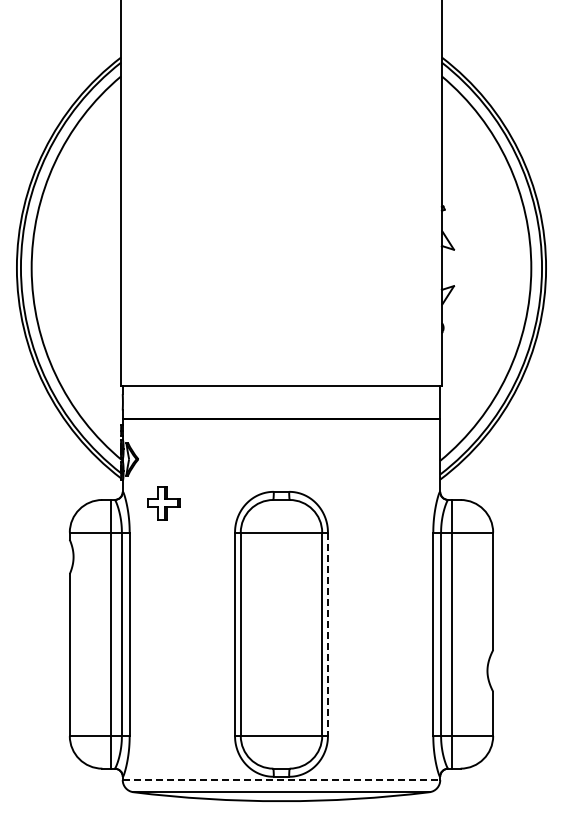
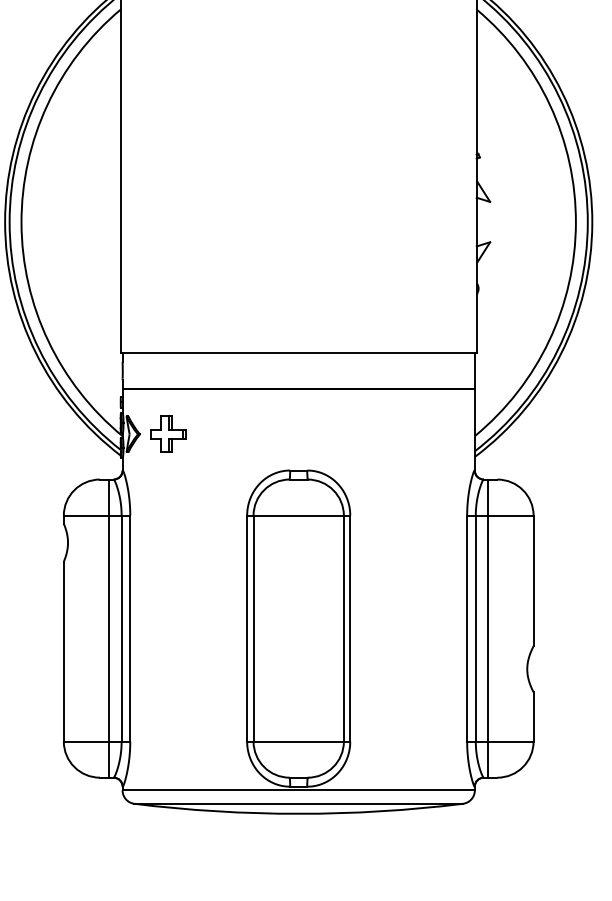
part: (163, 503) -> (167, 434), moved
line: (327, 634) -> (349, 628), dashed -> solid
line: (281, 780) -> (298, 790), dashed -> solid

